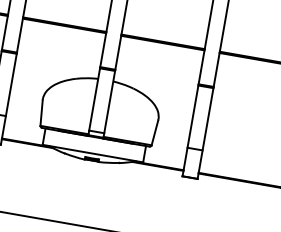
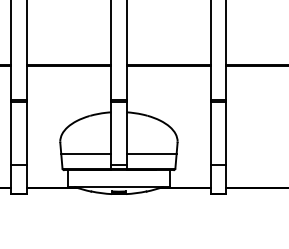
line: (66, 115) -> (86, 153), added
line: (130, 126) -> (151, 153), added

